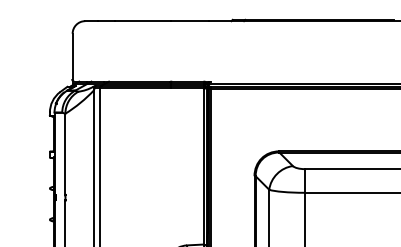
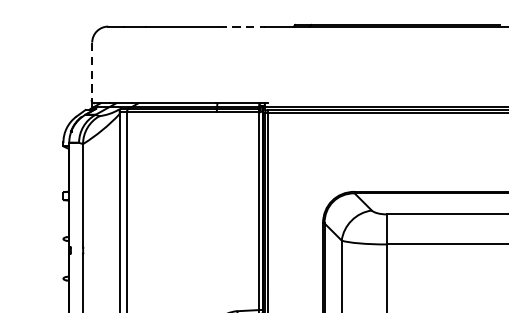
line: (190, 21) -> (241, 27), solid -> dashed
line: (72, 59) -> (92, 75), solid -> dashed

